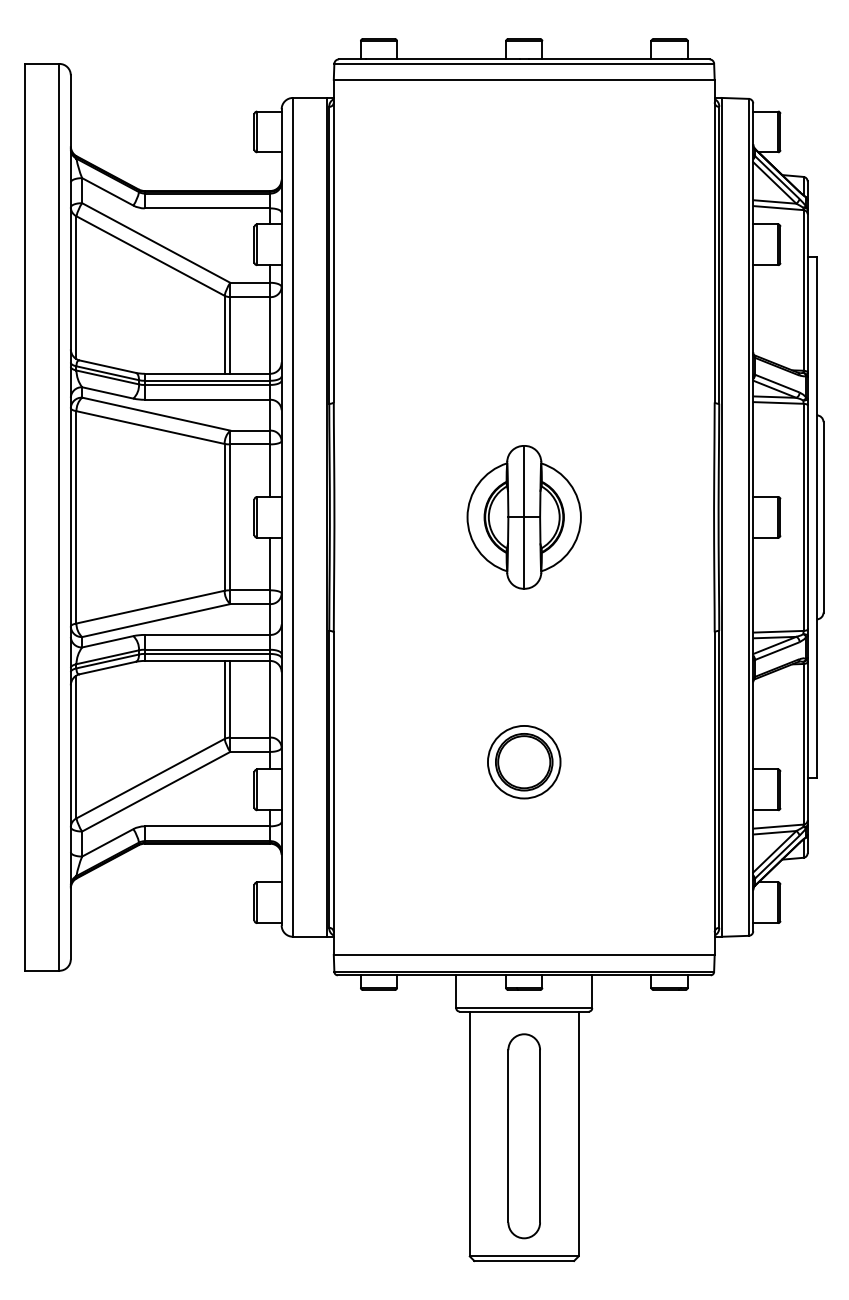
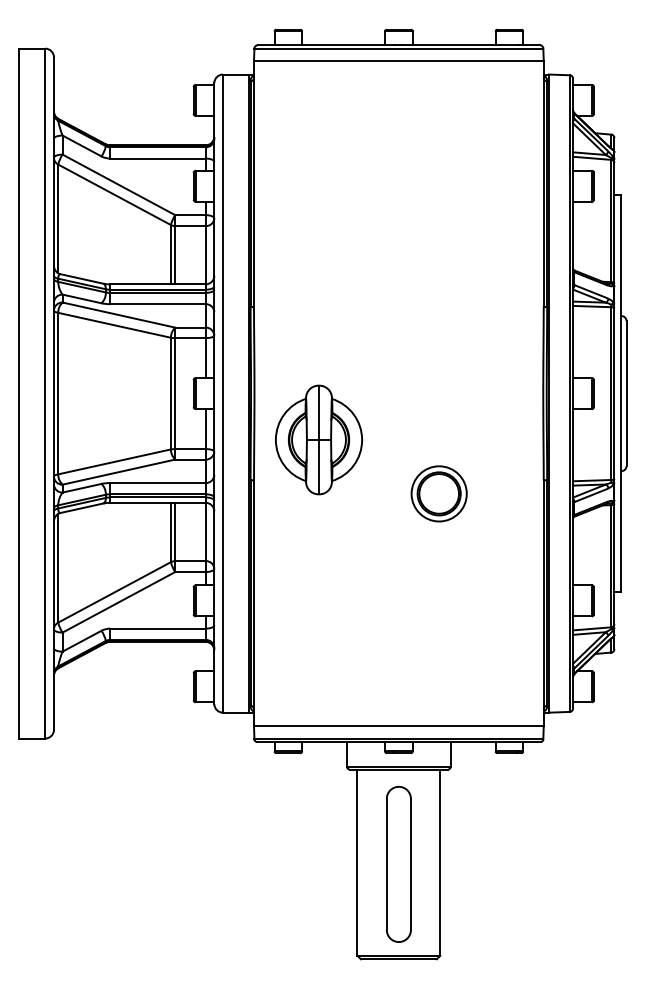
part: (523, 517) -> (318, 440), moved
part: (524, 762) -> (439, 494), moved

